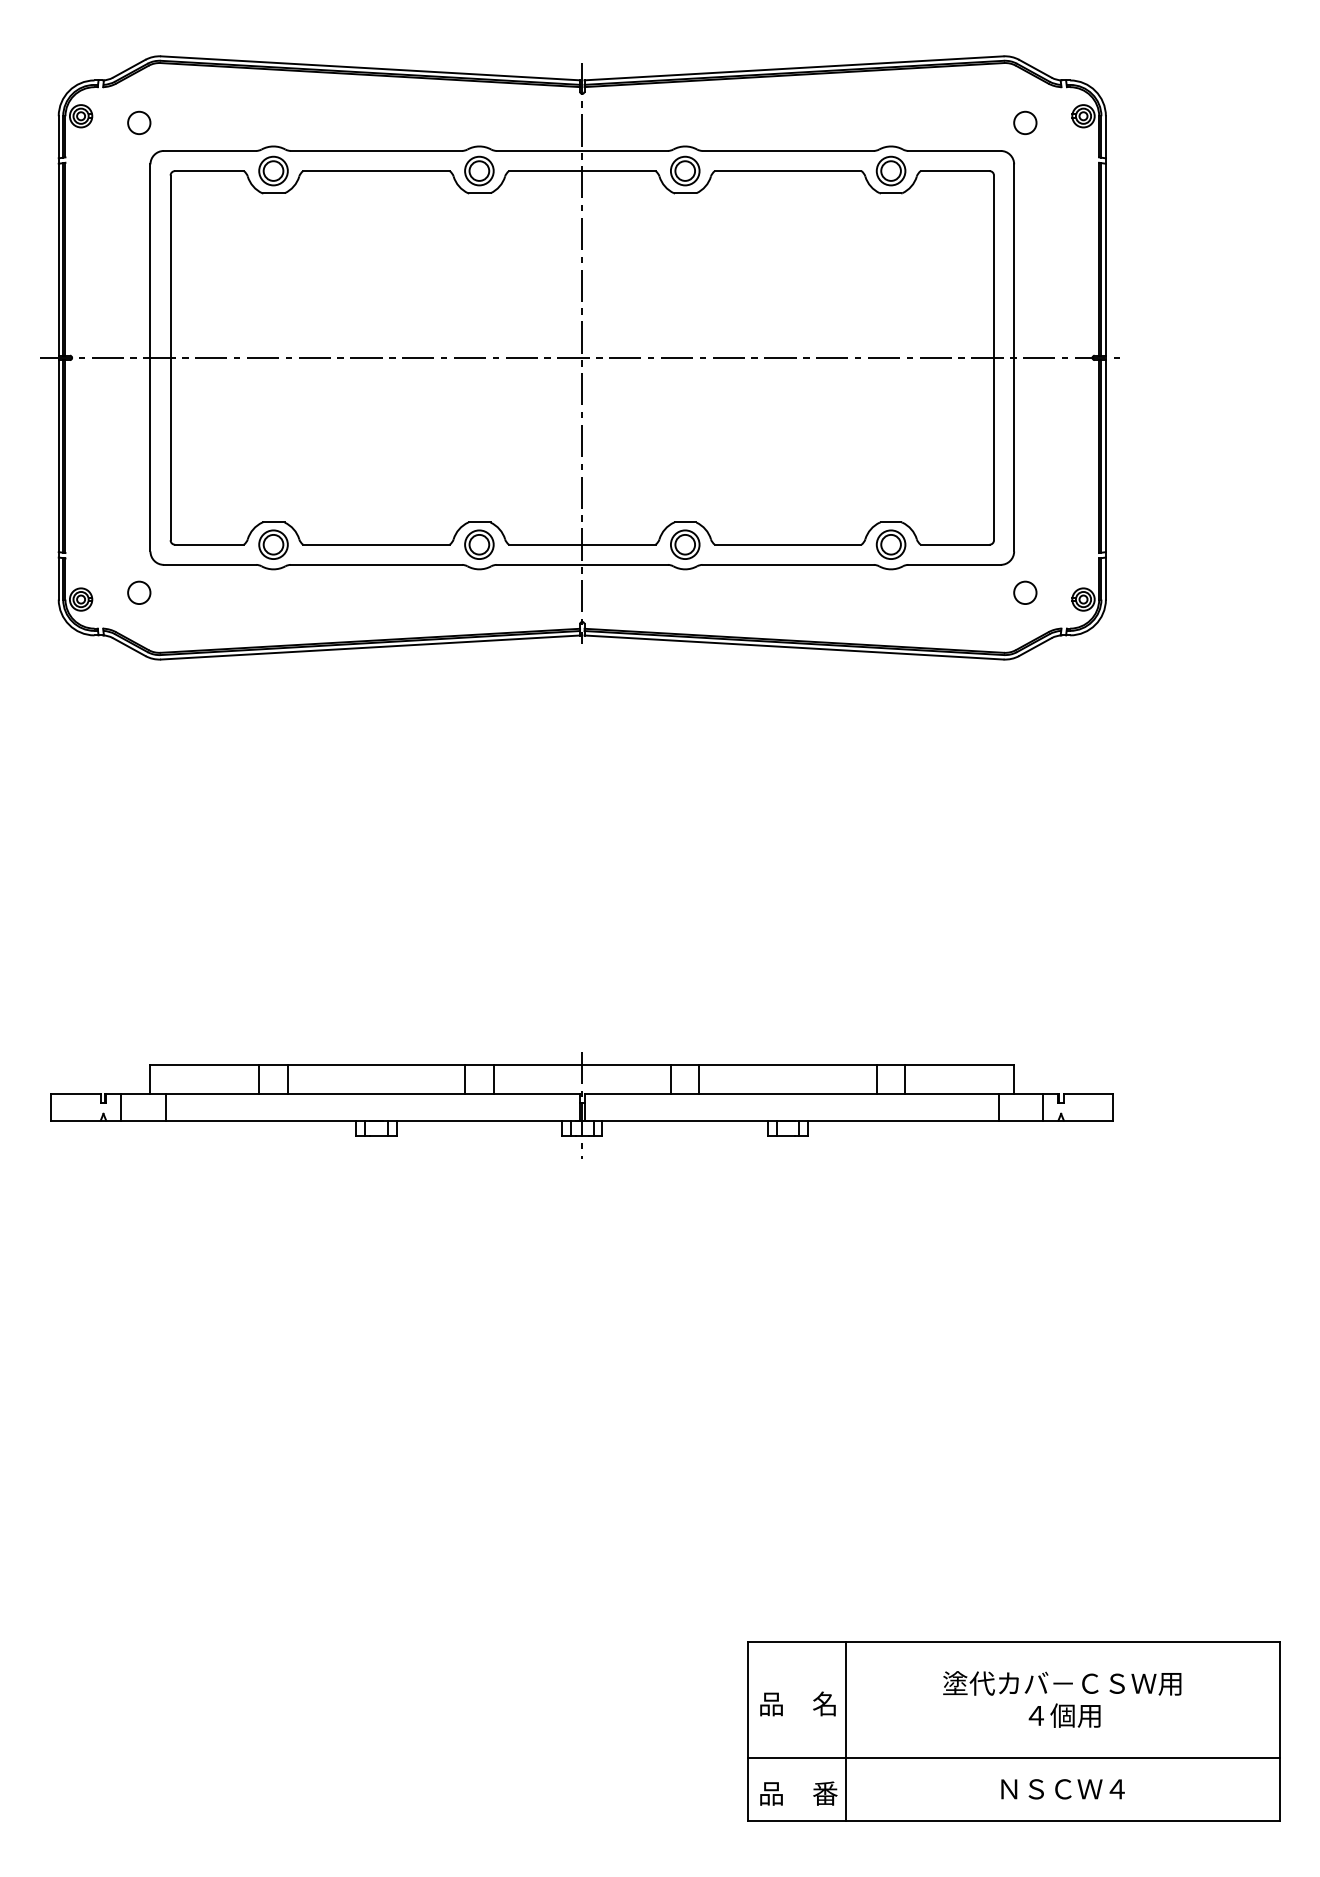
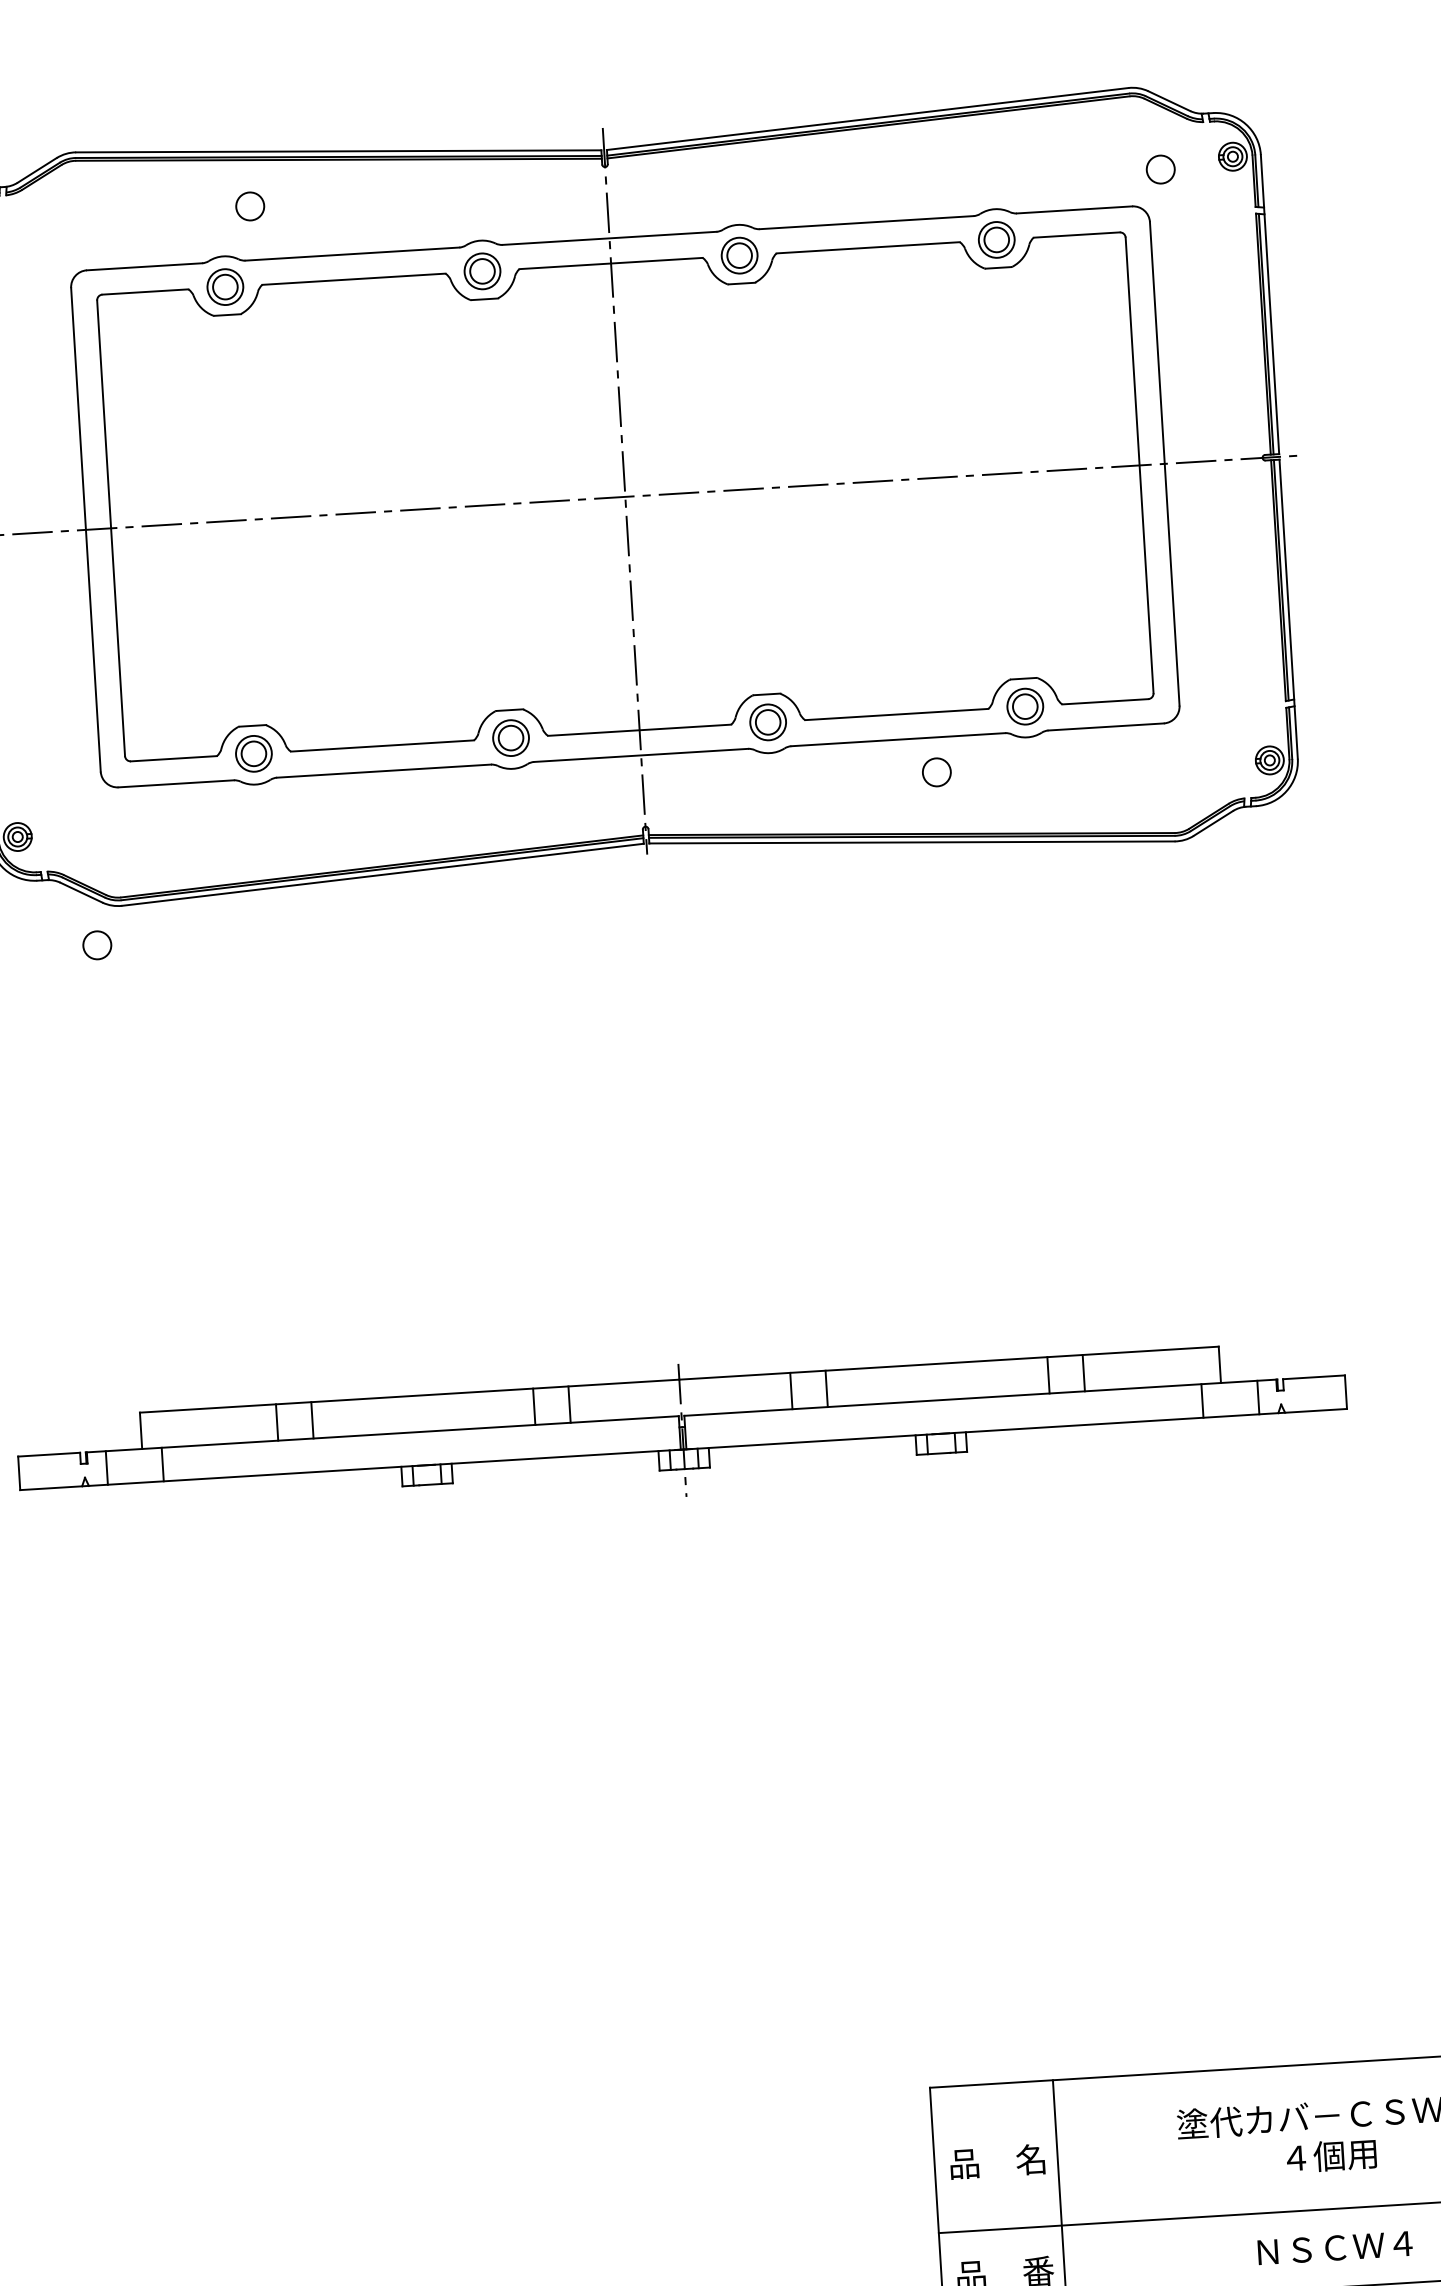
circle: (139, 122) -> (250, 205), moved
circle: (139, 592) -> (97, 944), moved
circle: (1025, 592) -> (937, 771), moved

